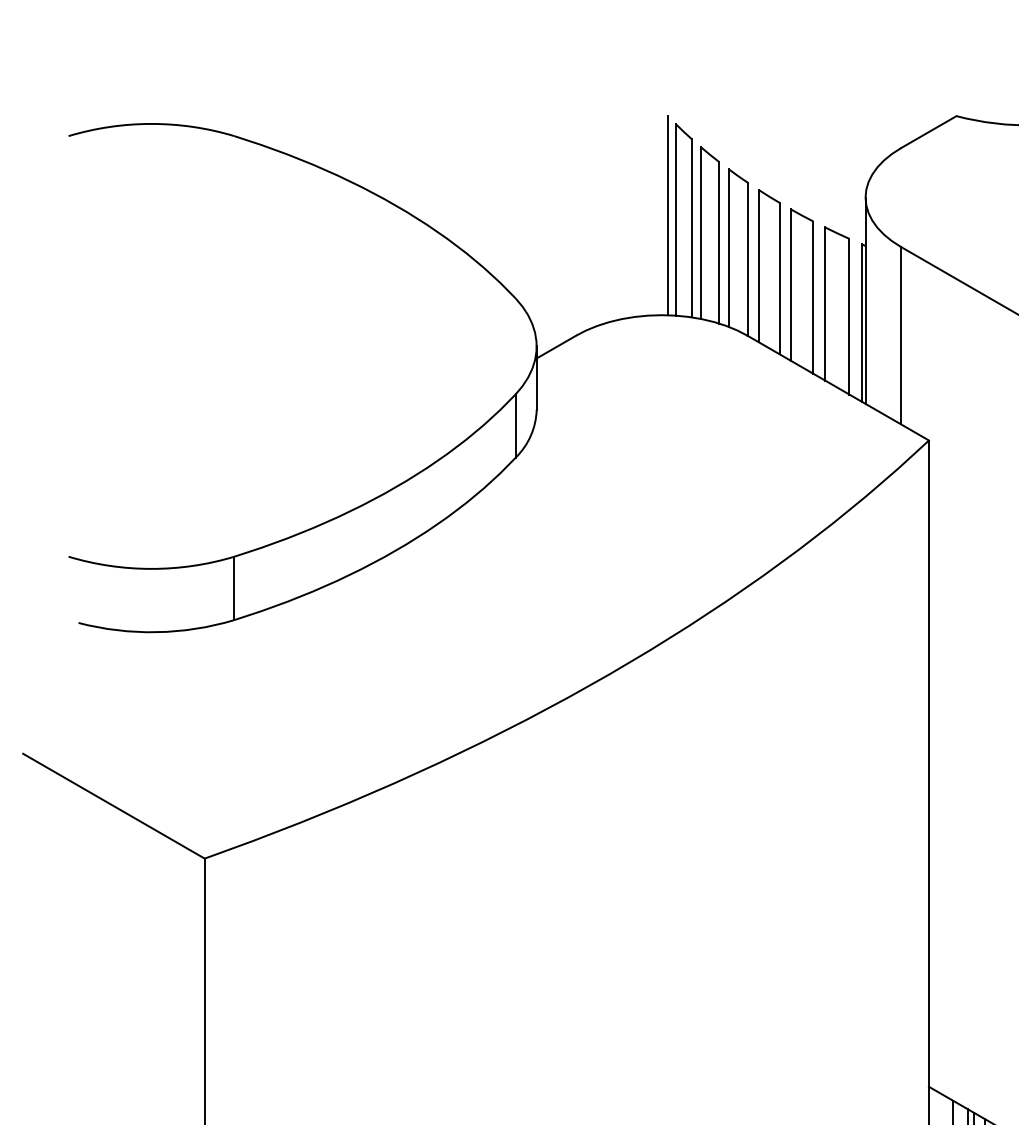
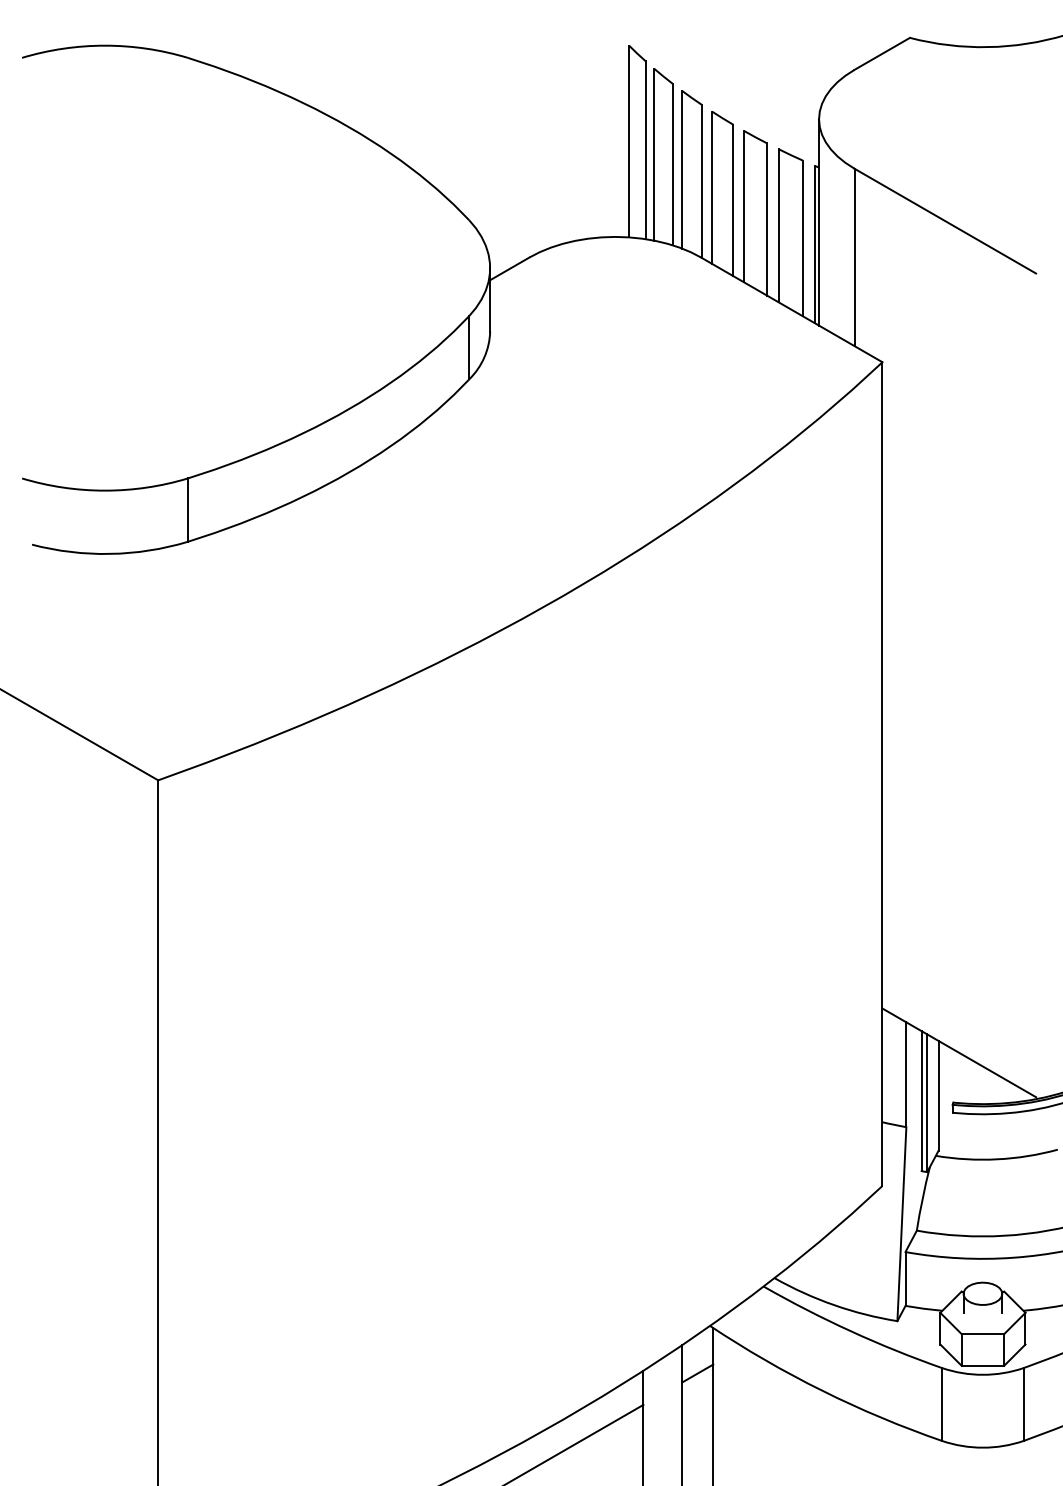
line: (668, 215) -> (621, 137), removed

